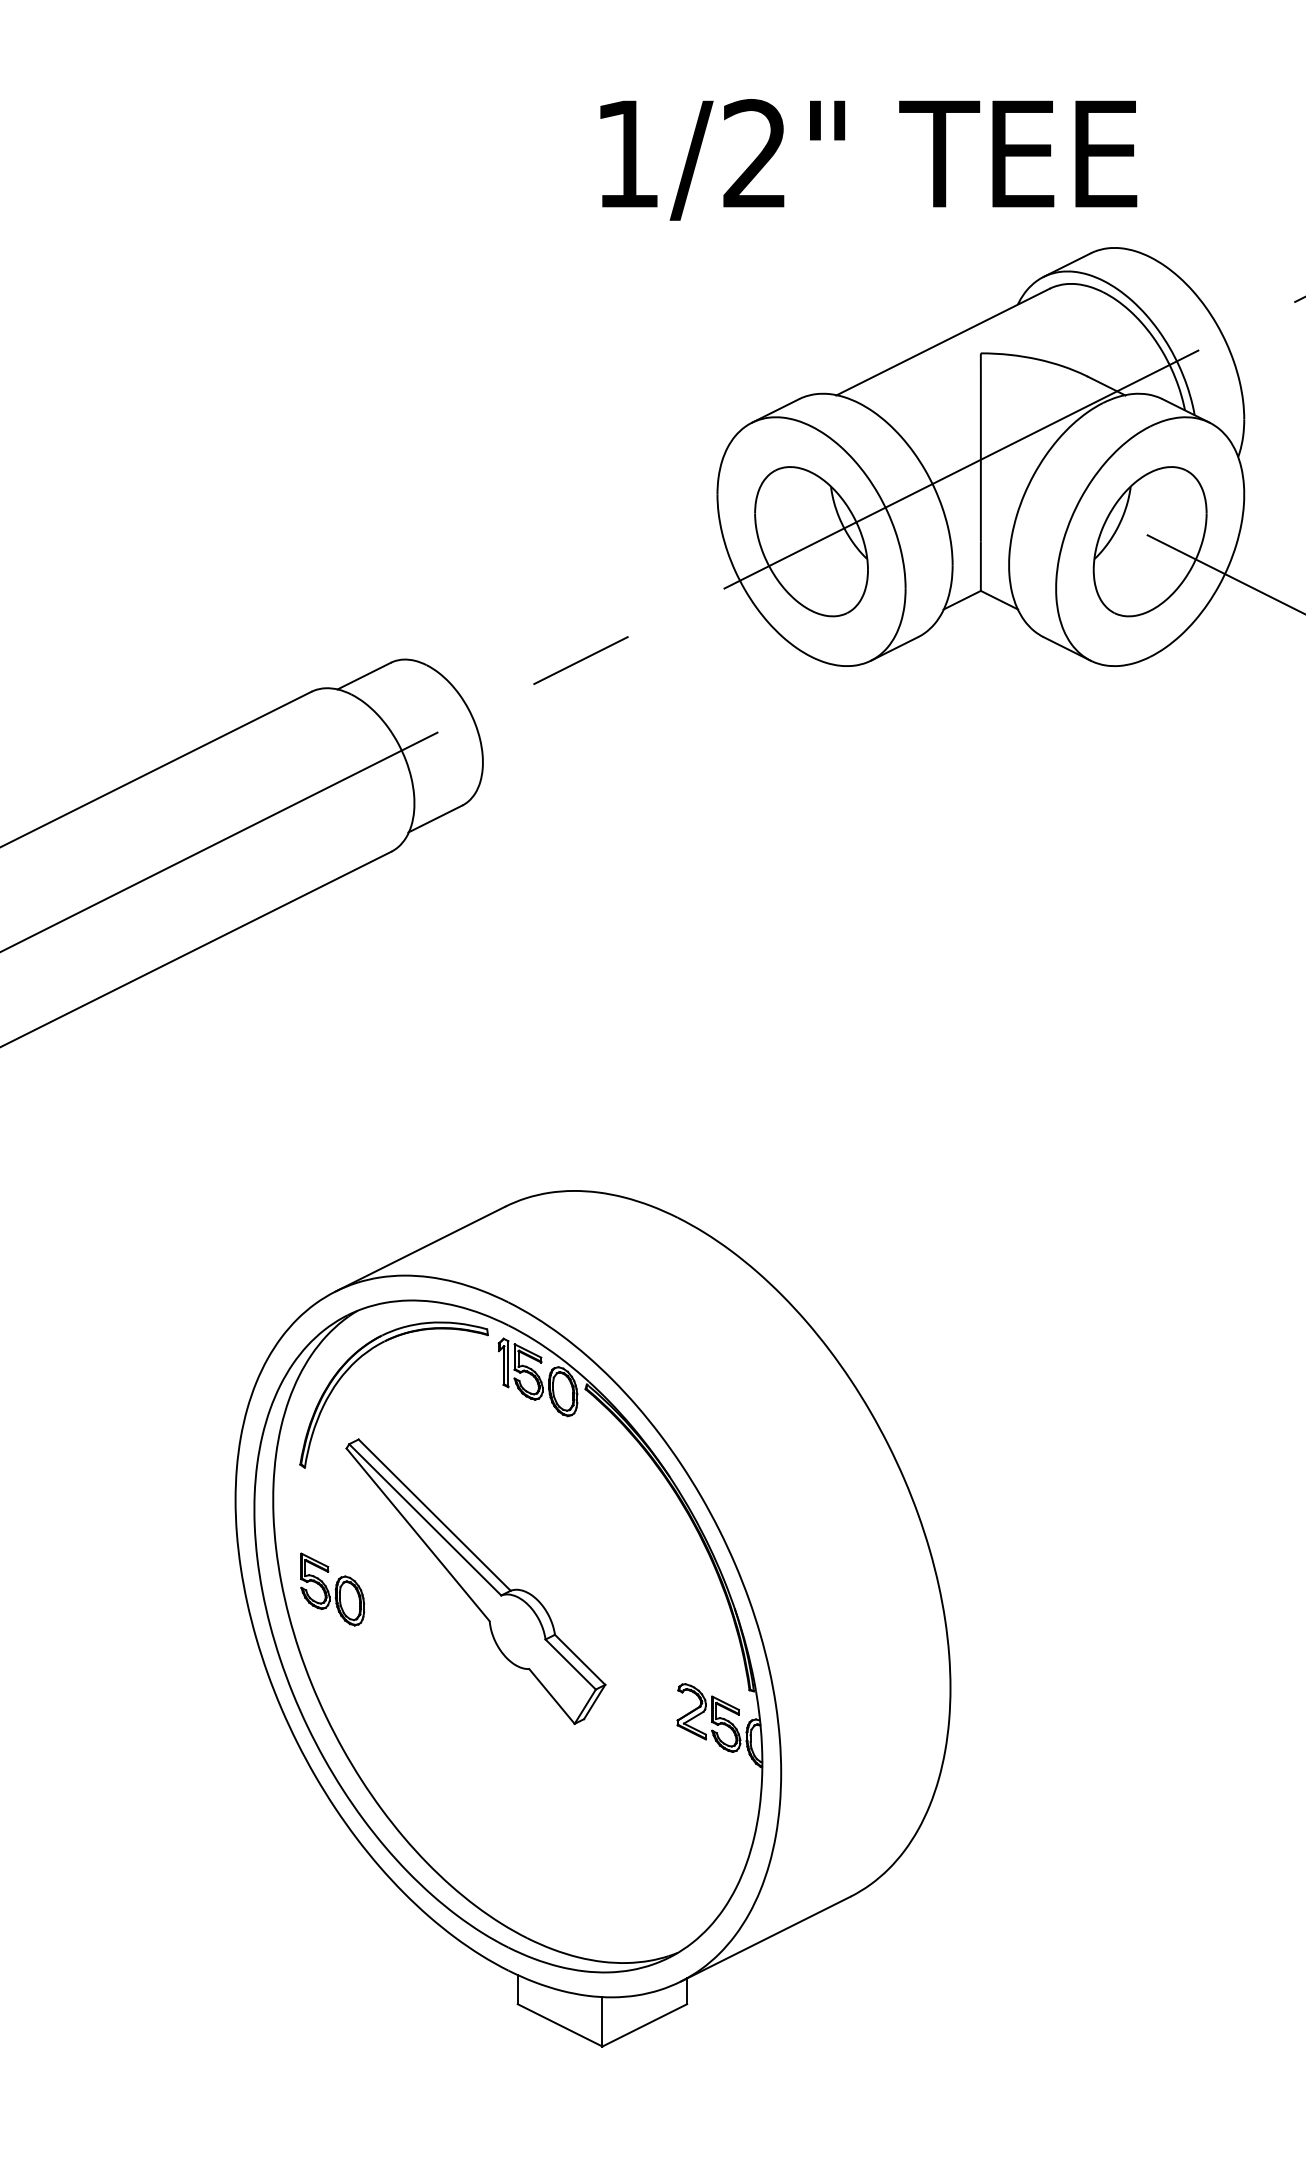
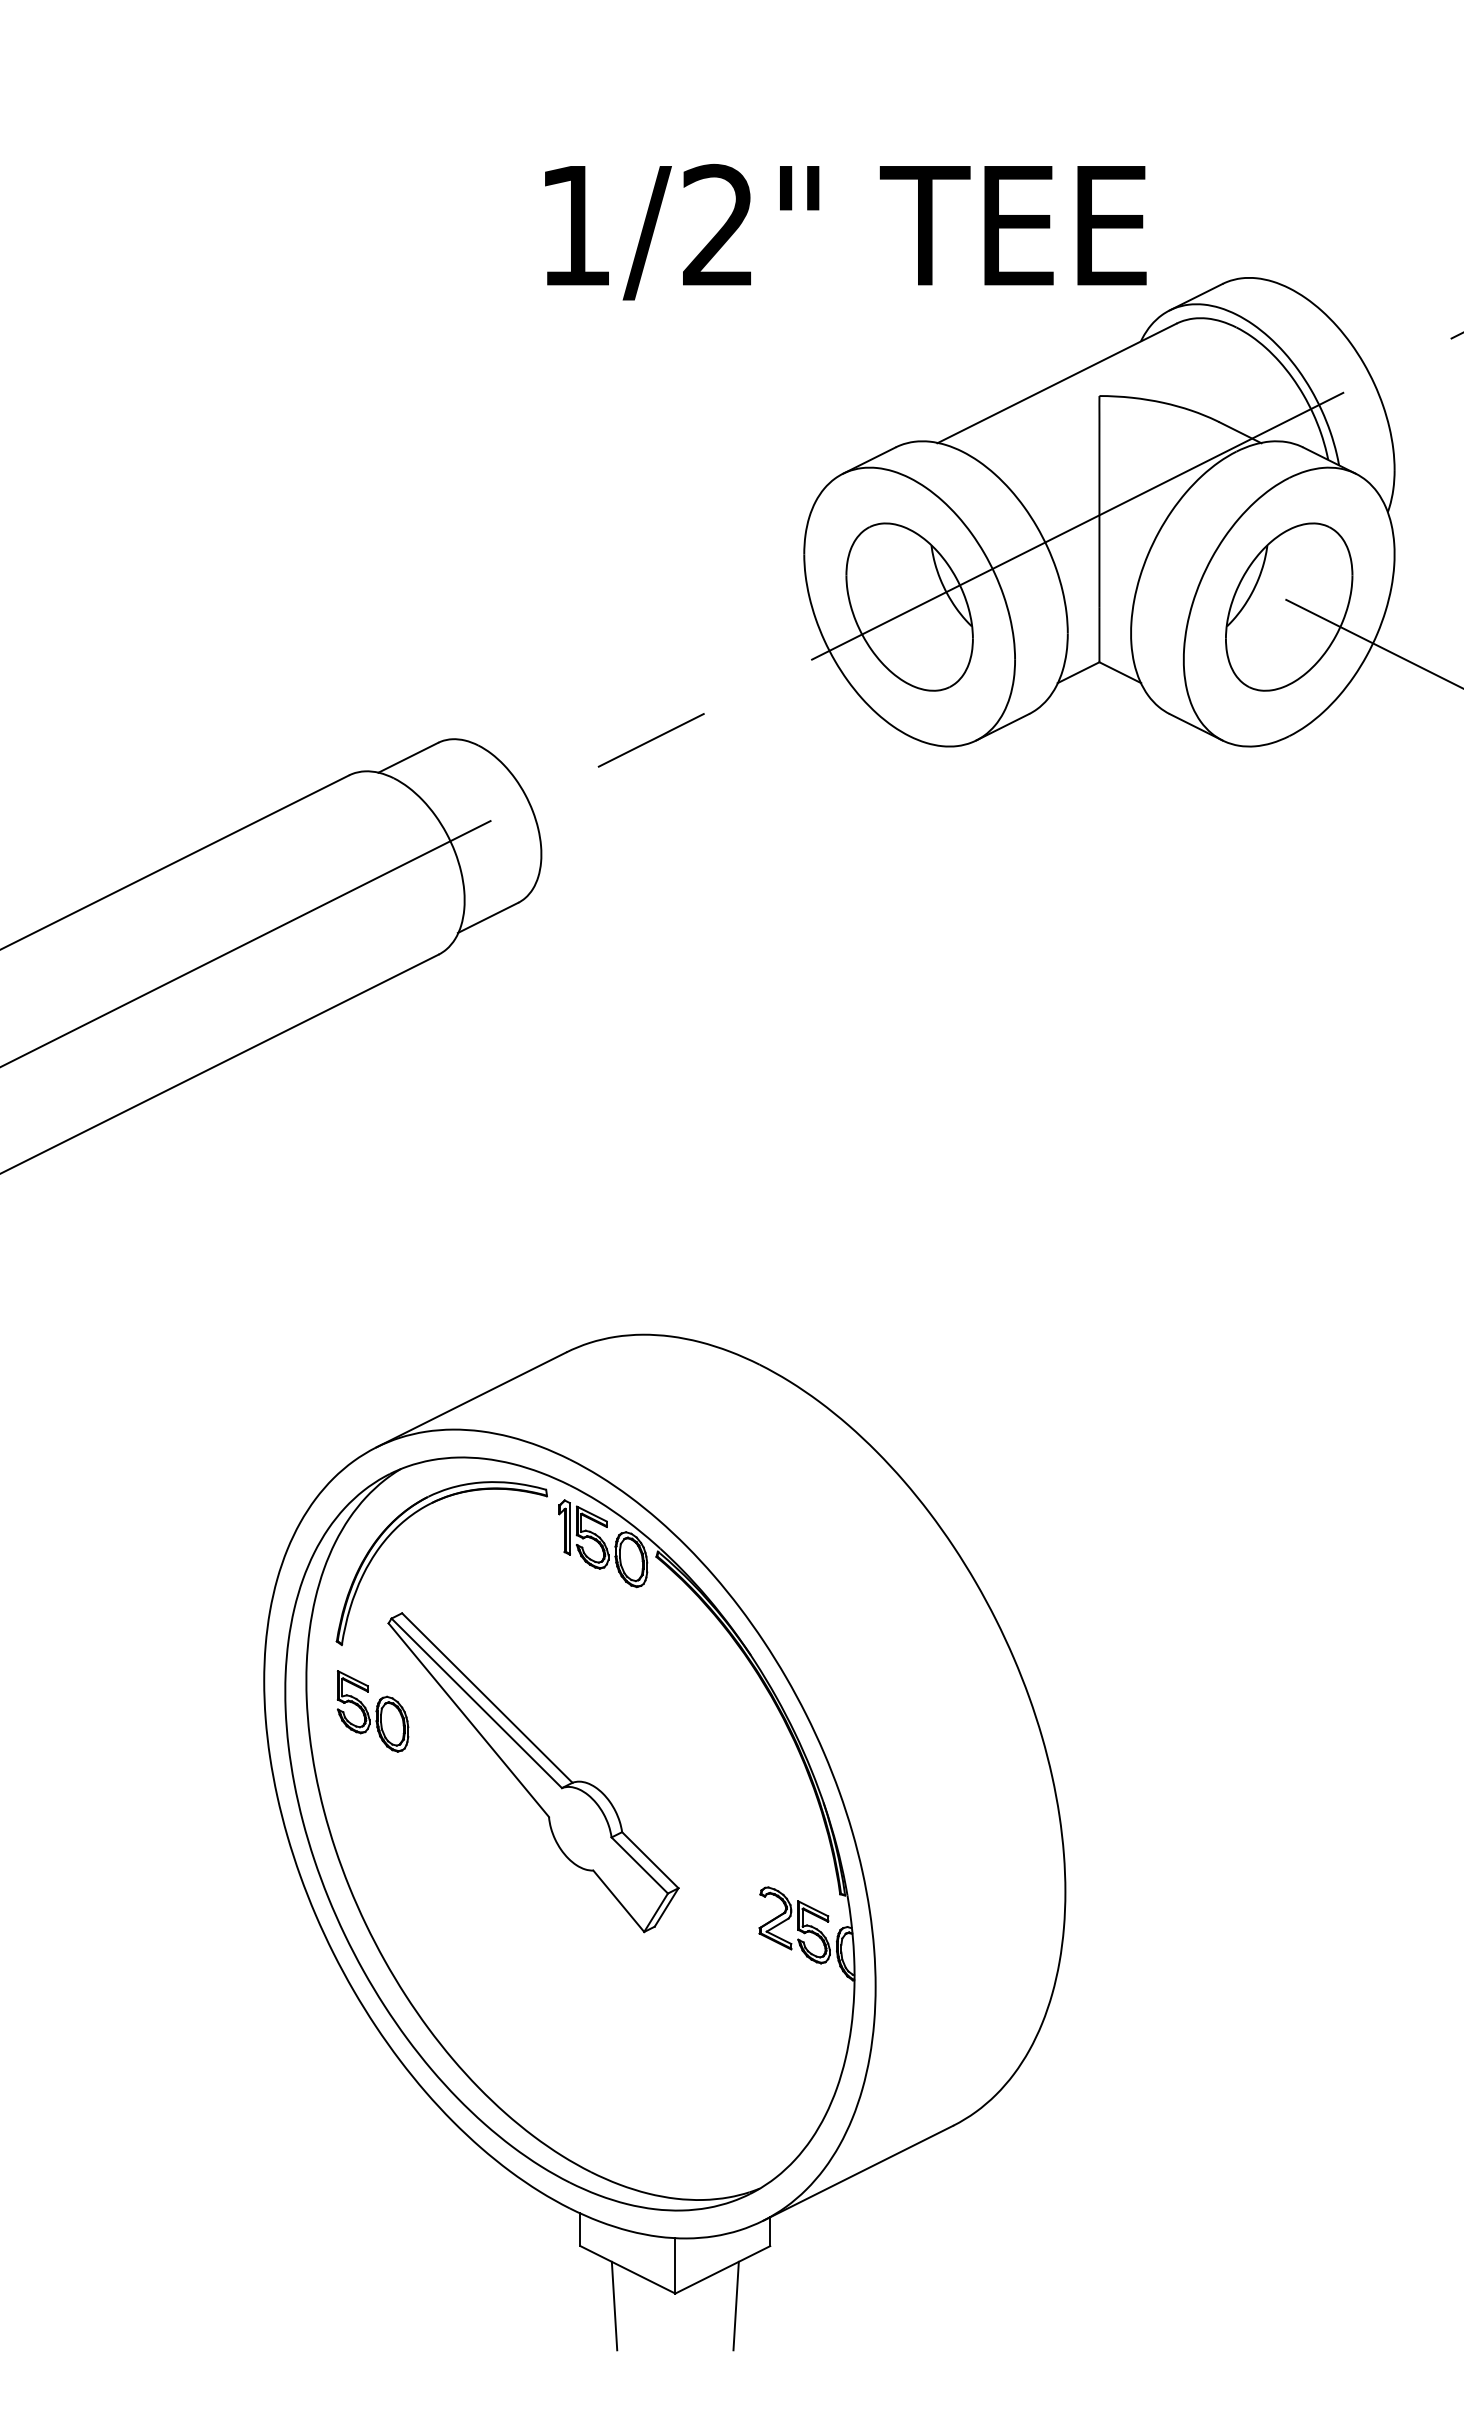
text: (868, 160) -> (845, 232), moved
part: (332, 1589) -> (372, 1711), moved
line: (548, 2057) -> (614, 2305), added
line: (656, 2057) -> (735, 2305), added

